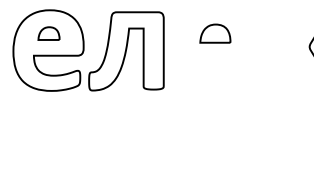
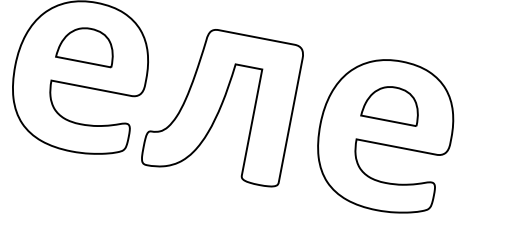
part: (48, 33) -> (86, 44), size x1.43
part: (214, 50) -> (384, 134), added

